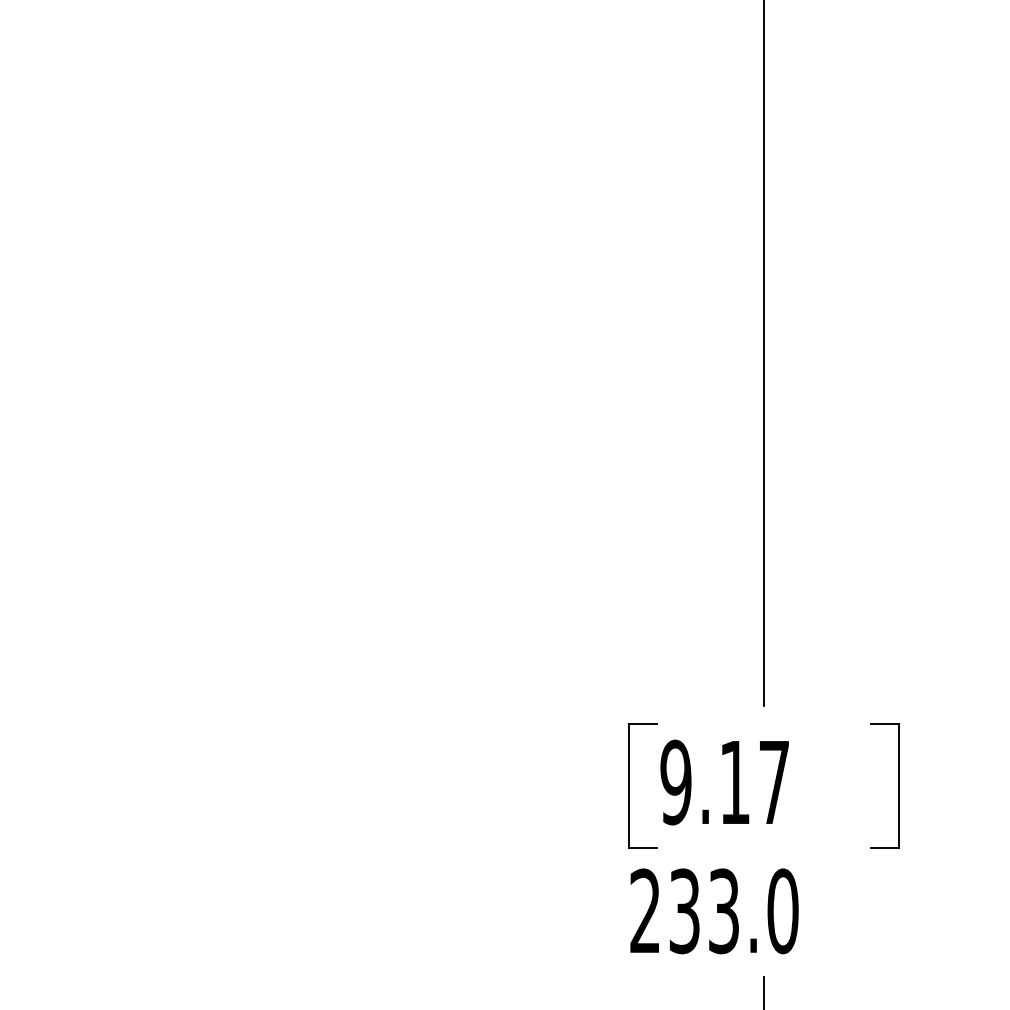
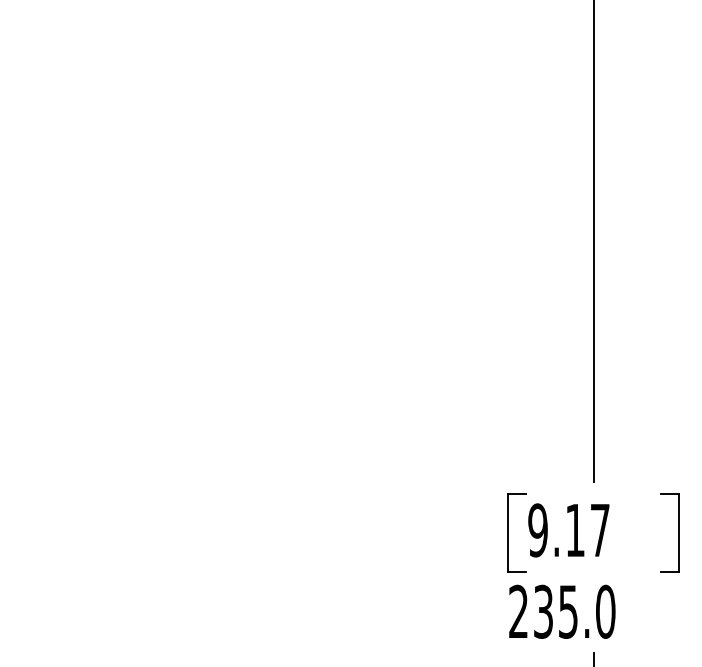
text: (724, 910) -> (568, 611), 233.0 -> 235.0

